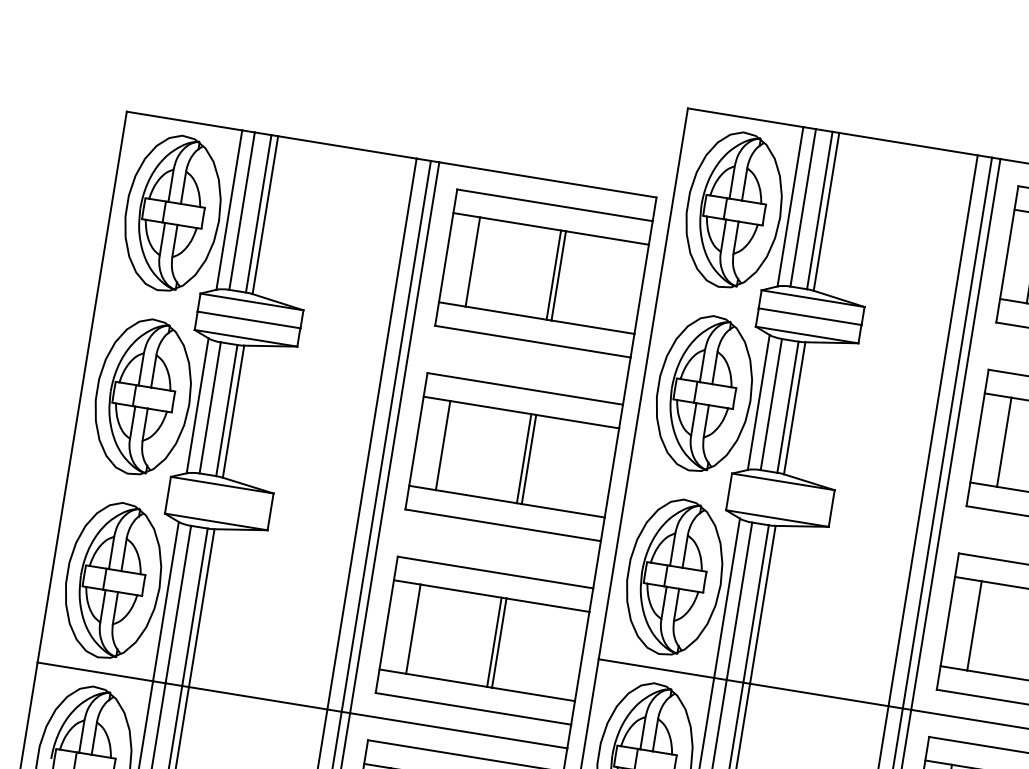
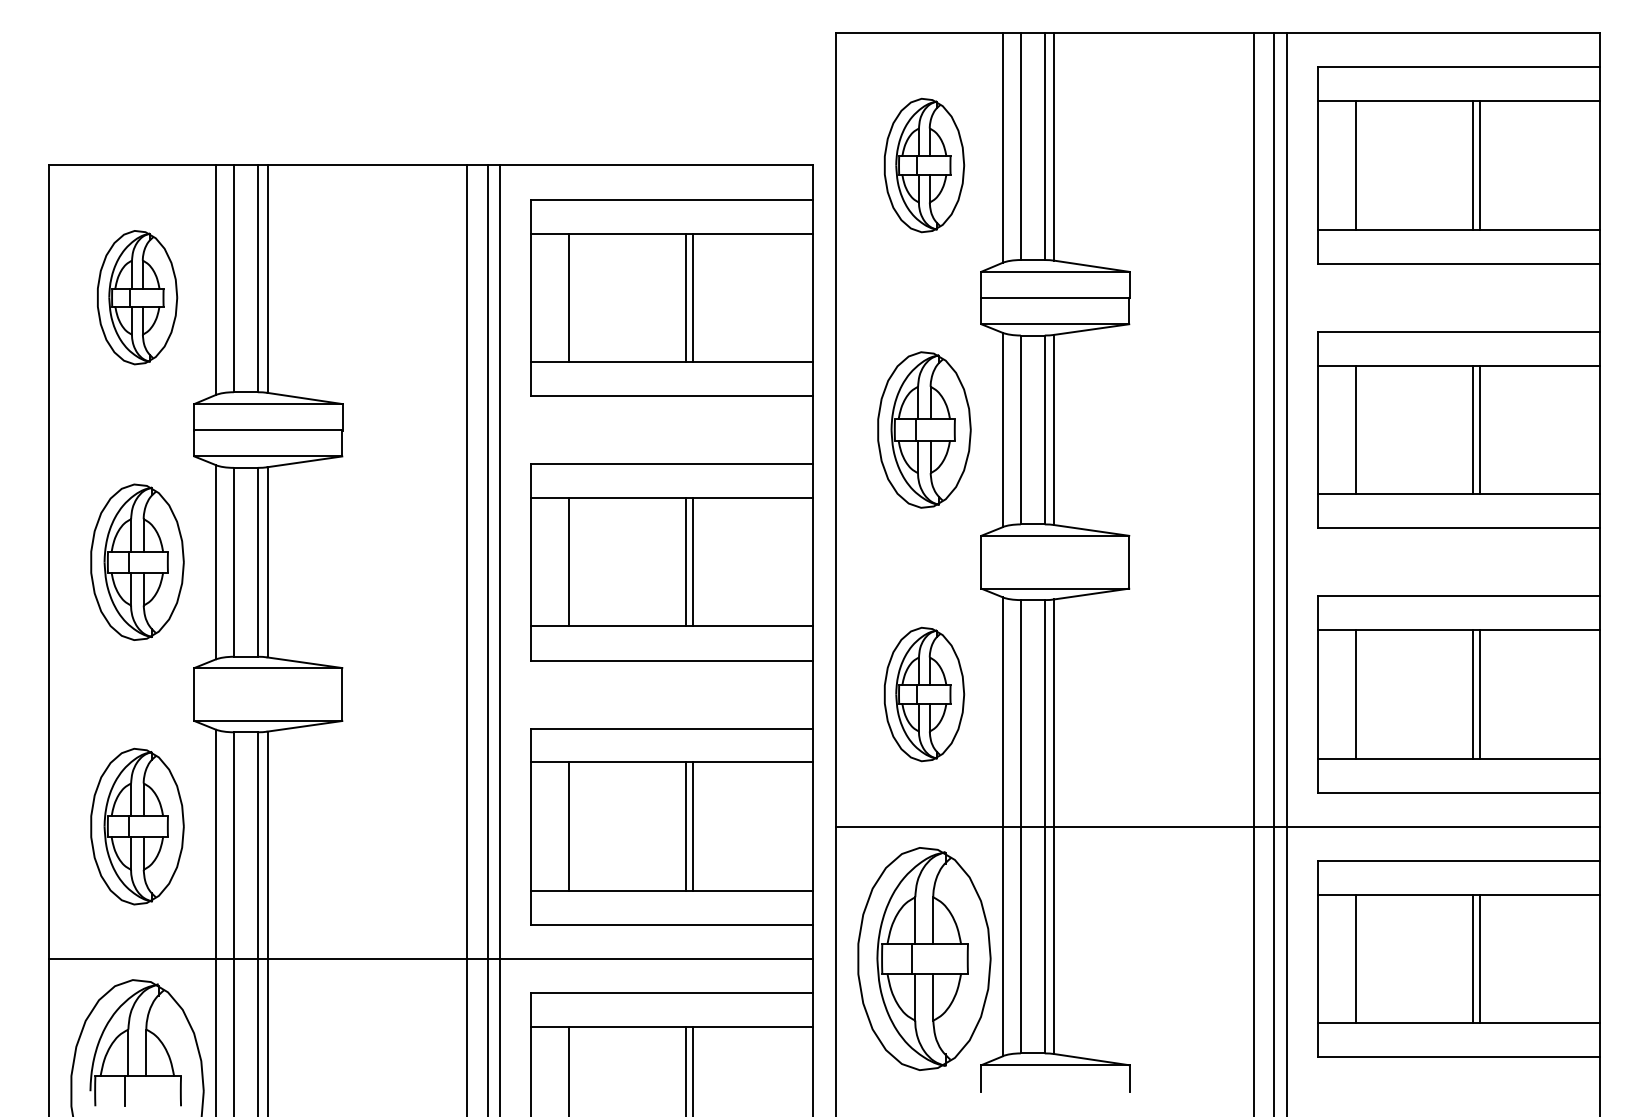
part: (734, 210) -> (924, 165), size x0.6
part: (173, 213) -> (137, 297), size x0.6
part: (704, 393) -> (924, 429), size x0.7
part: (143, 397) -> (137, 562), size x0.7
part: (674, 577) -> (924, 694), size x0.6
part: (113, 580) -> (137, 826), size x0.7

